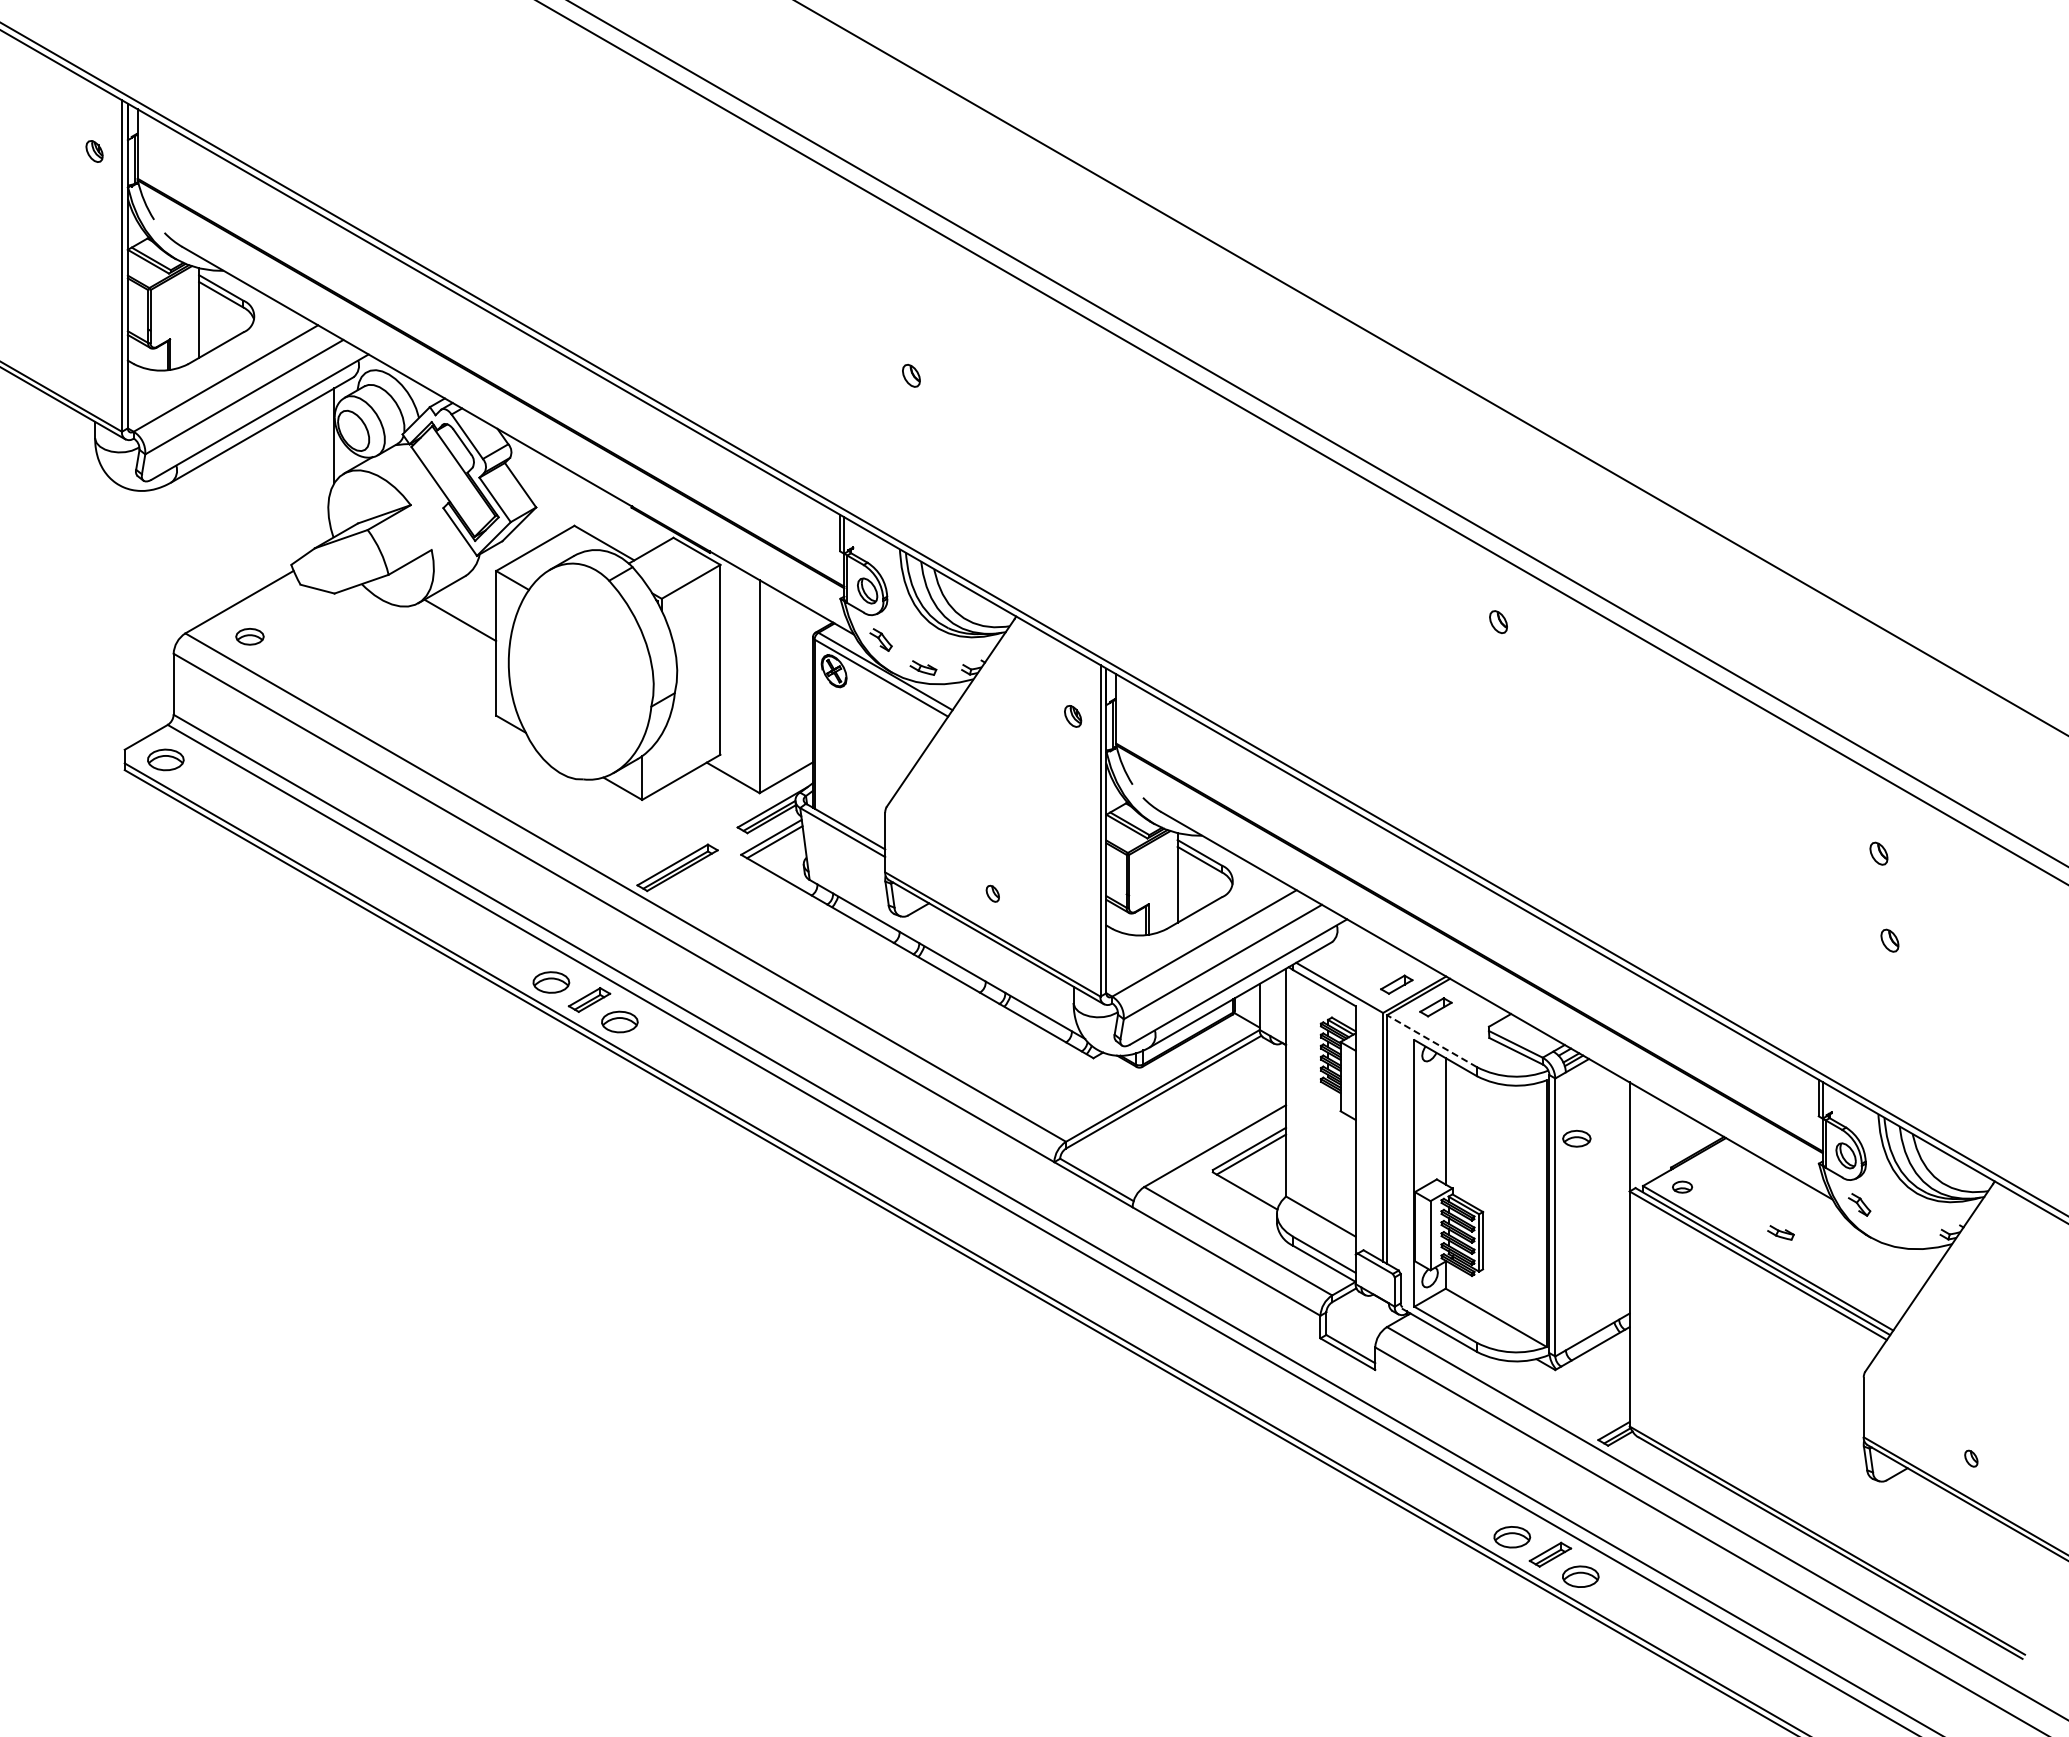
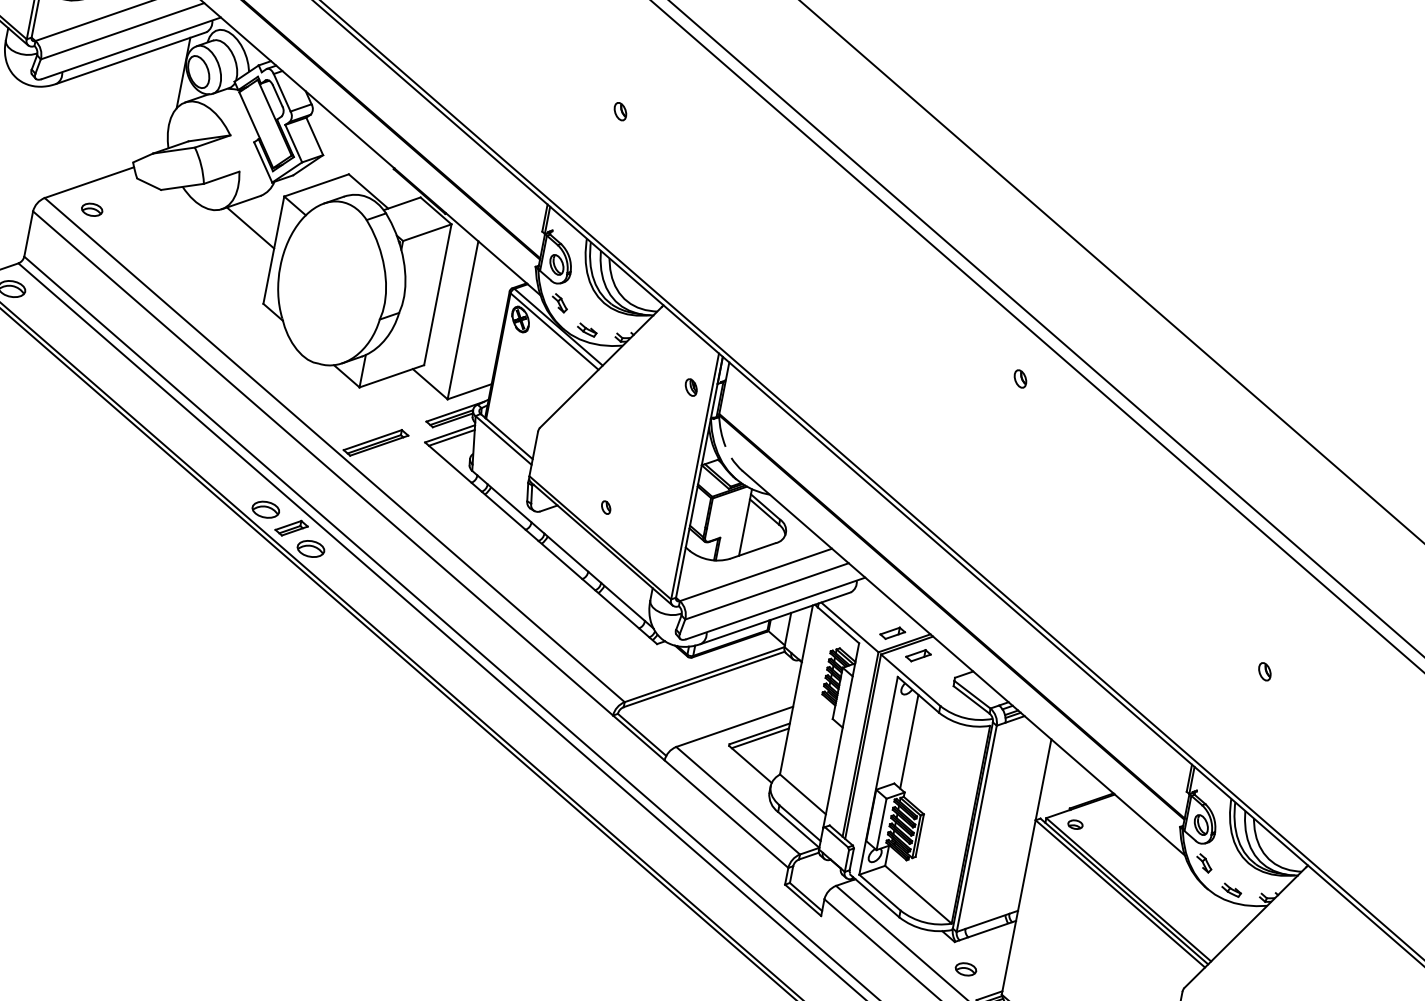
part: (1878, 853) -> (1268, 605), removed
line: (1432, 1041) -> (911, 680), dashed -> solid
part: (1576, 1138) -> (965, 969), moved
part: (1780, 1232) -> (1231, 889), moved

